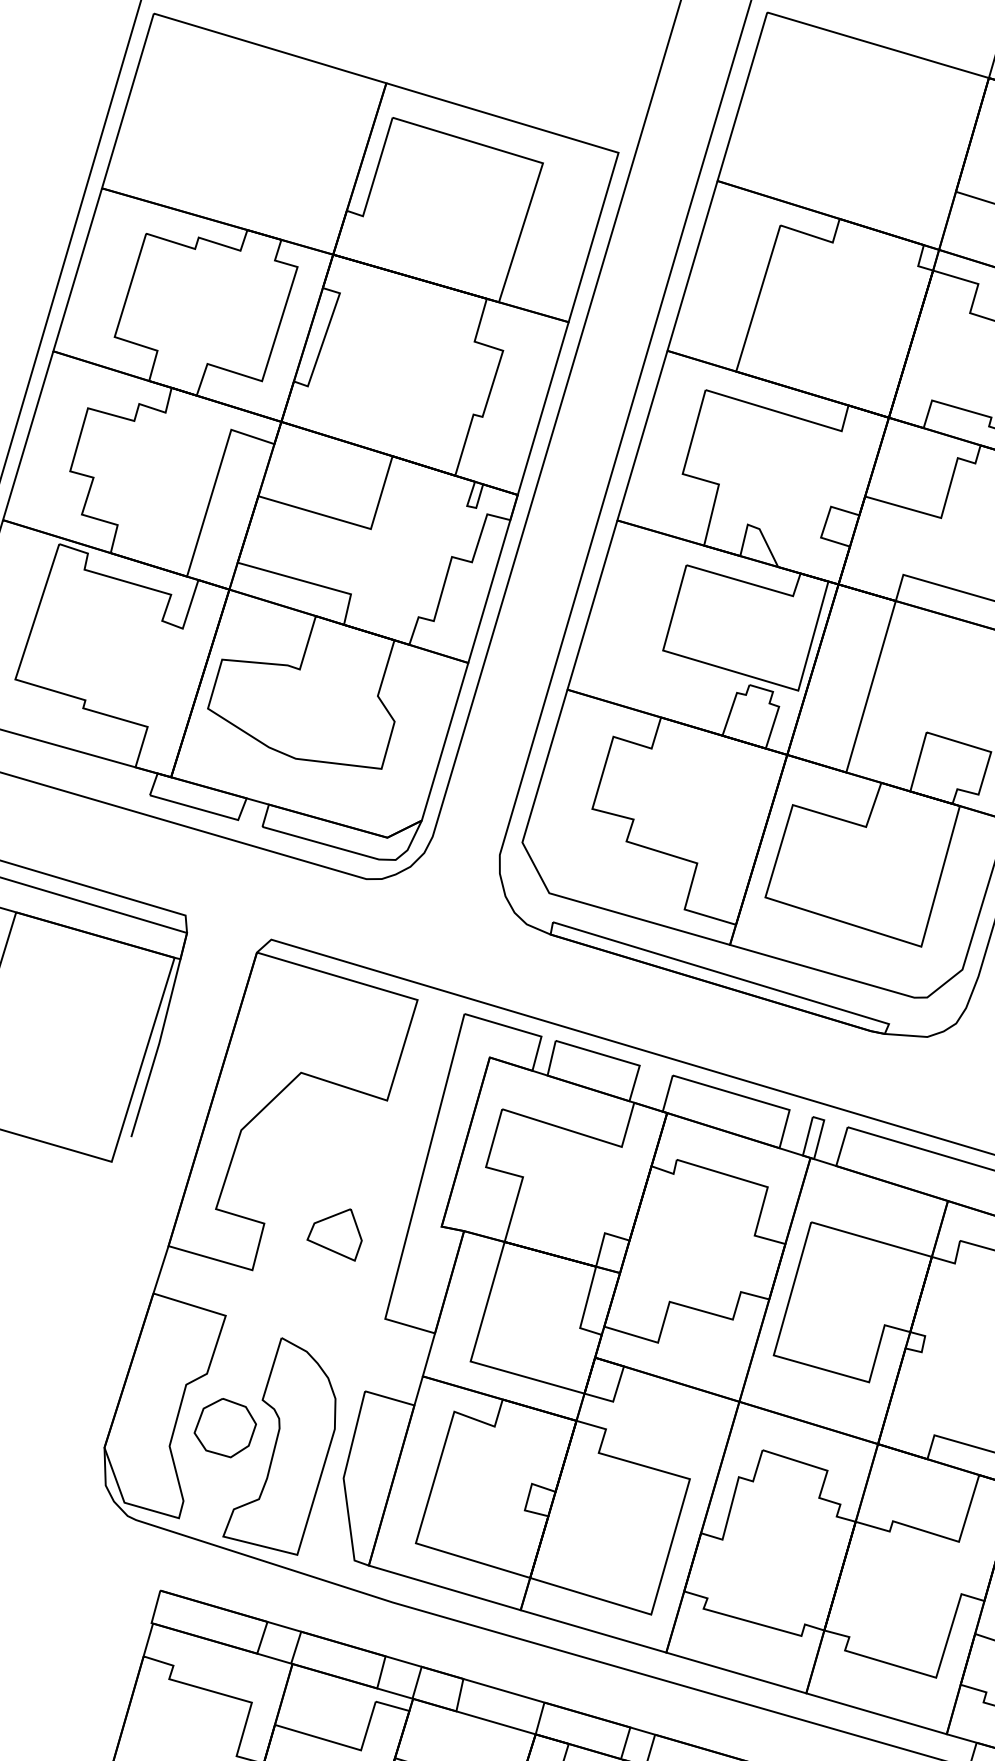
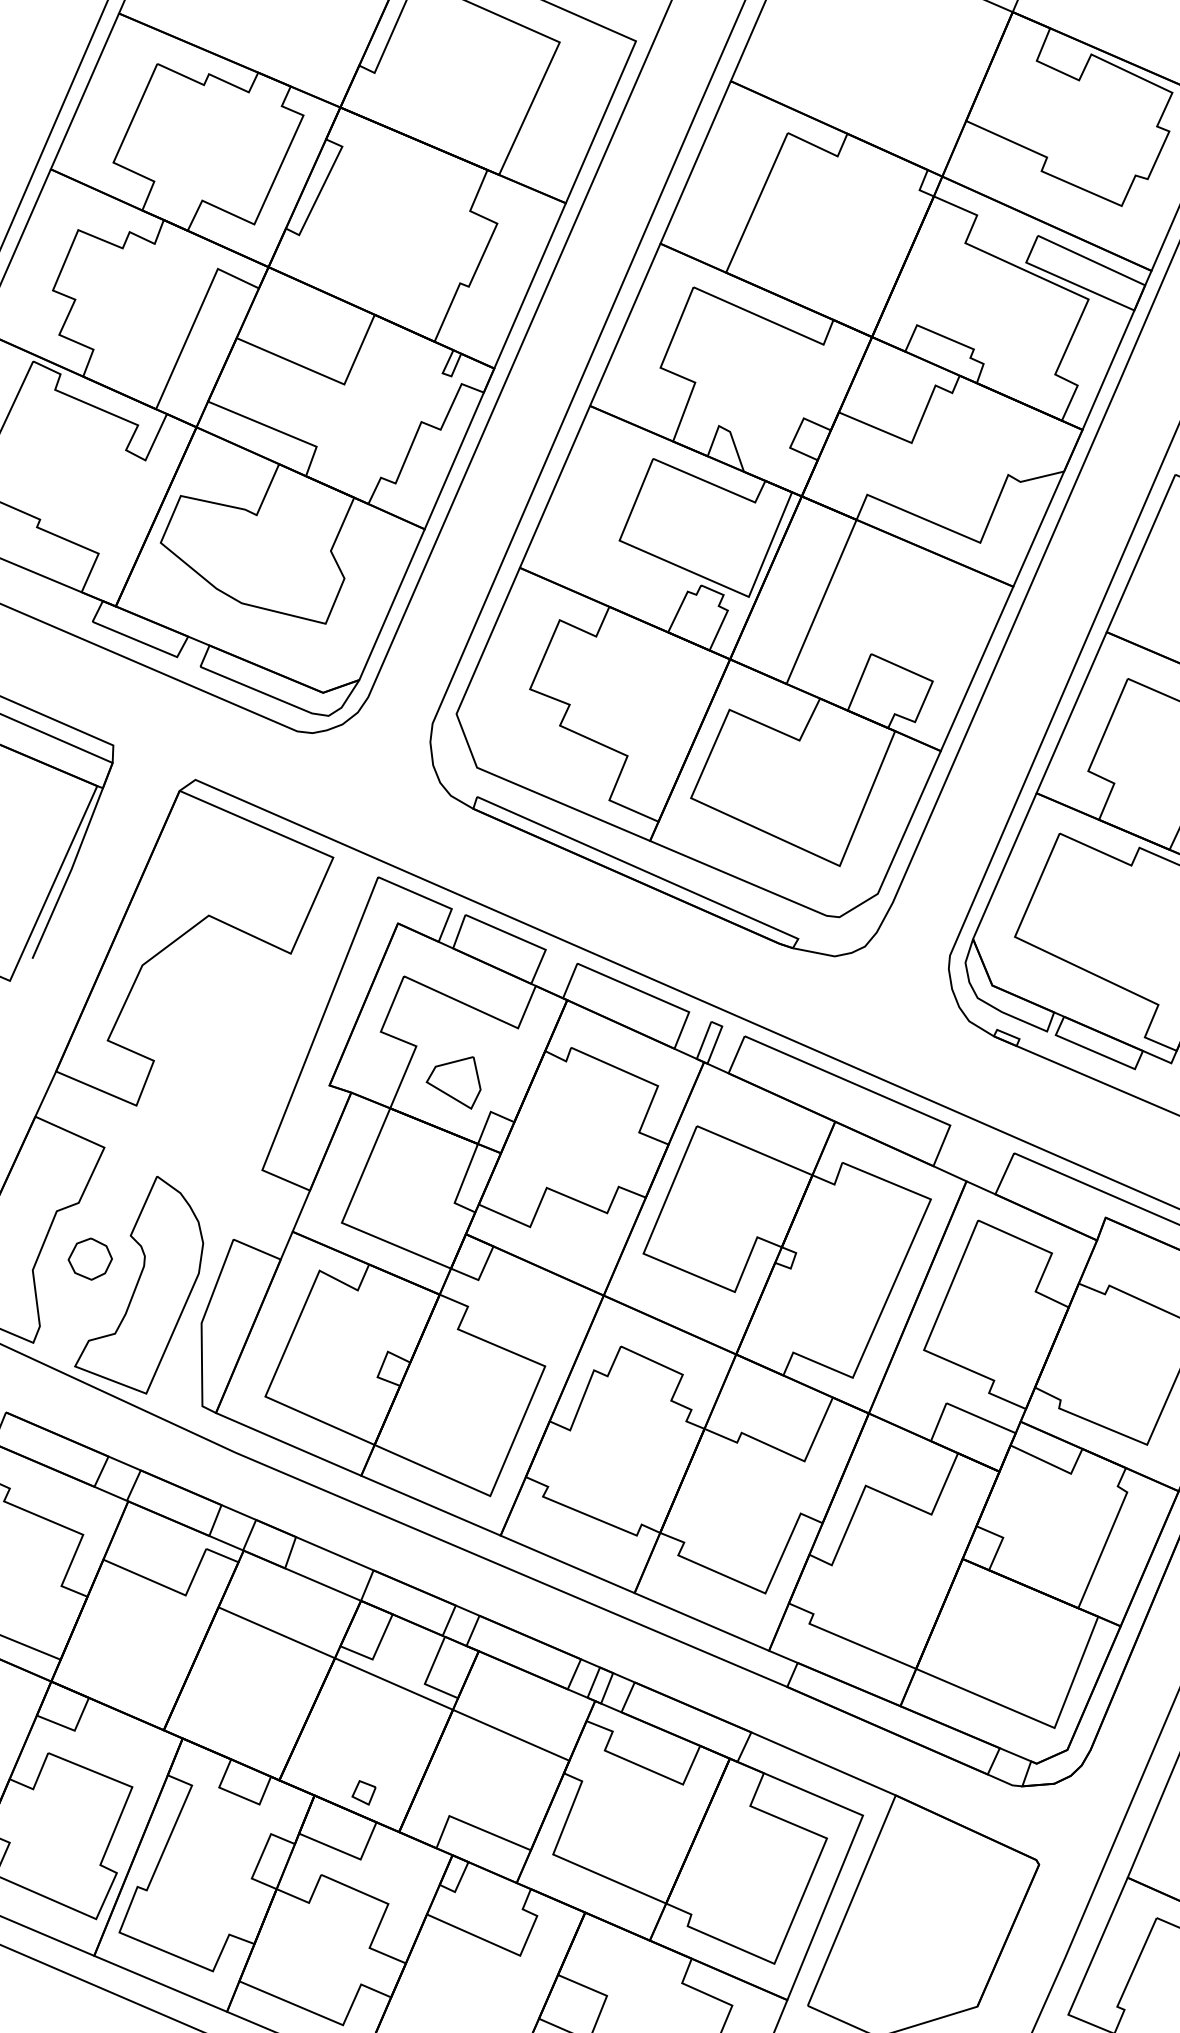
part: (334, 1236) -> (453, 1082), moved
part: (225, 1427) -> (90, 1258), size x0.7

